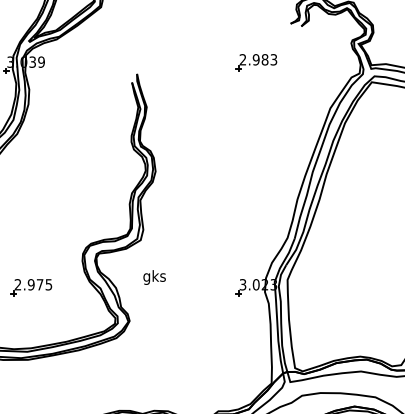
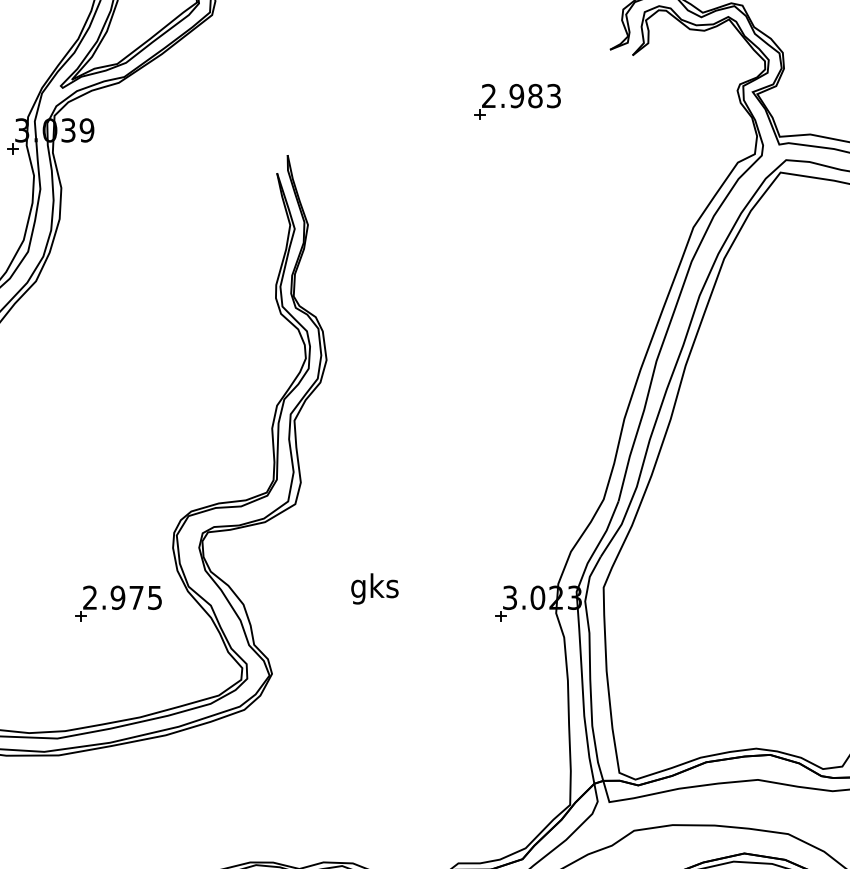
part: (256, 62) -> (517, 101), moved
text: (154, 277) -> (374, 588), moved
part: (31, 287) -> (118, 603), moved

